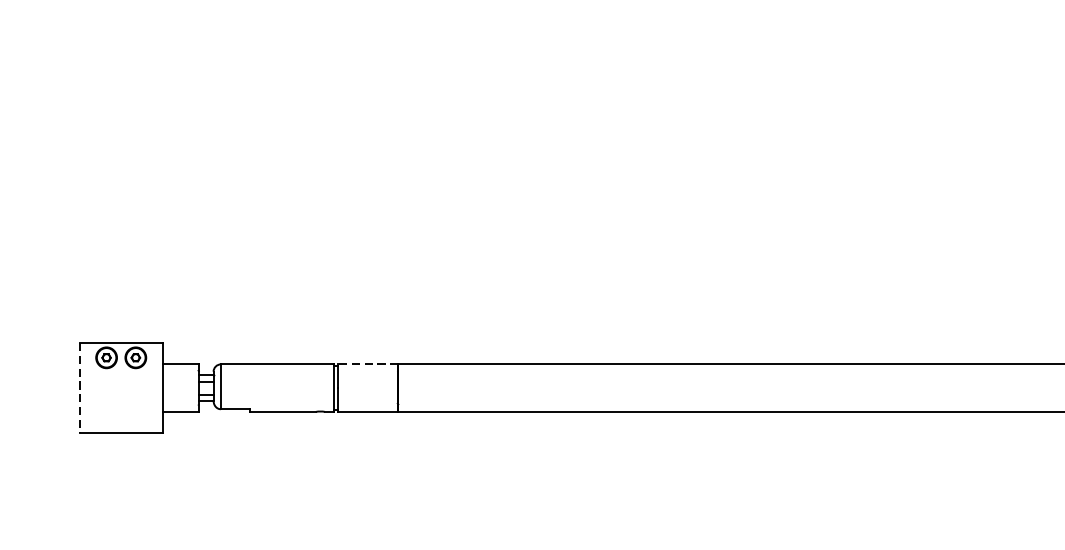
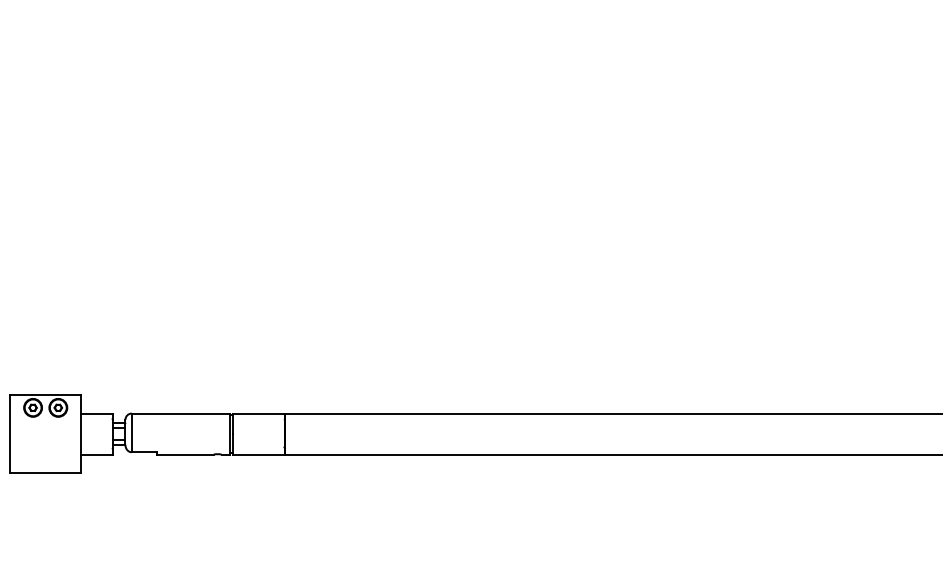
line: (367, 364) -> (258, 413), dashed -> solid
line: (80, 388) -> (10, 434), dashed -> solid

